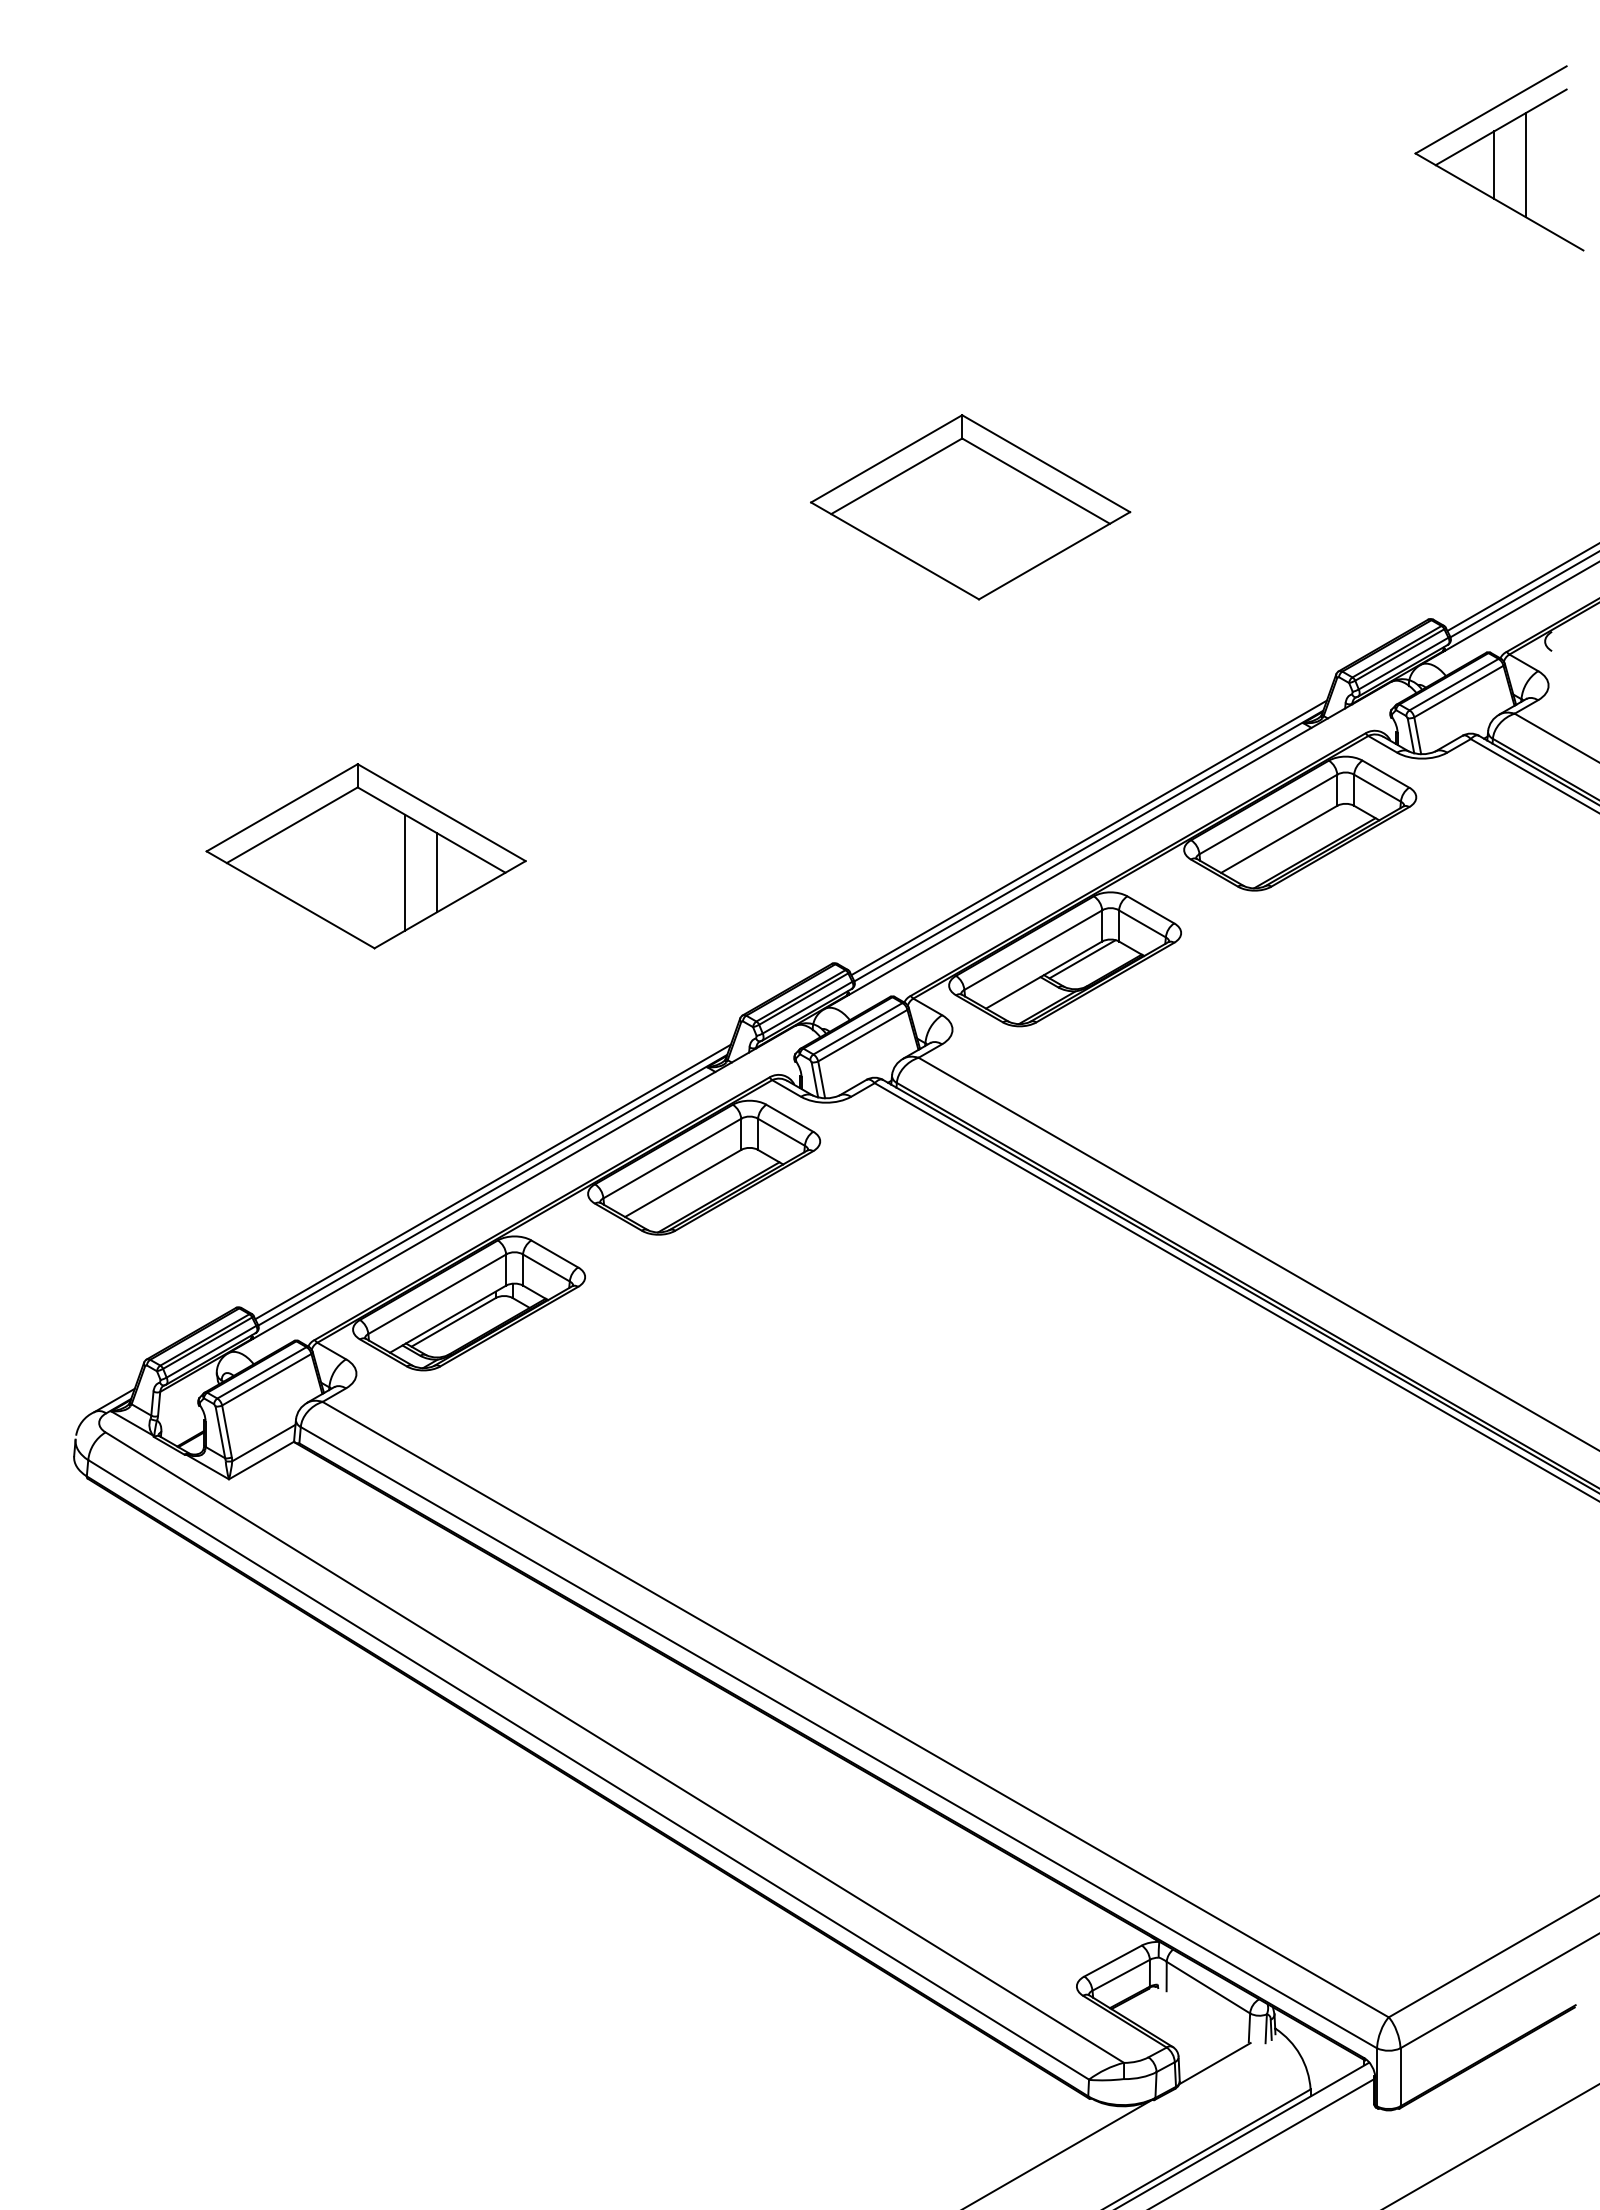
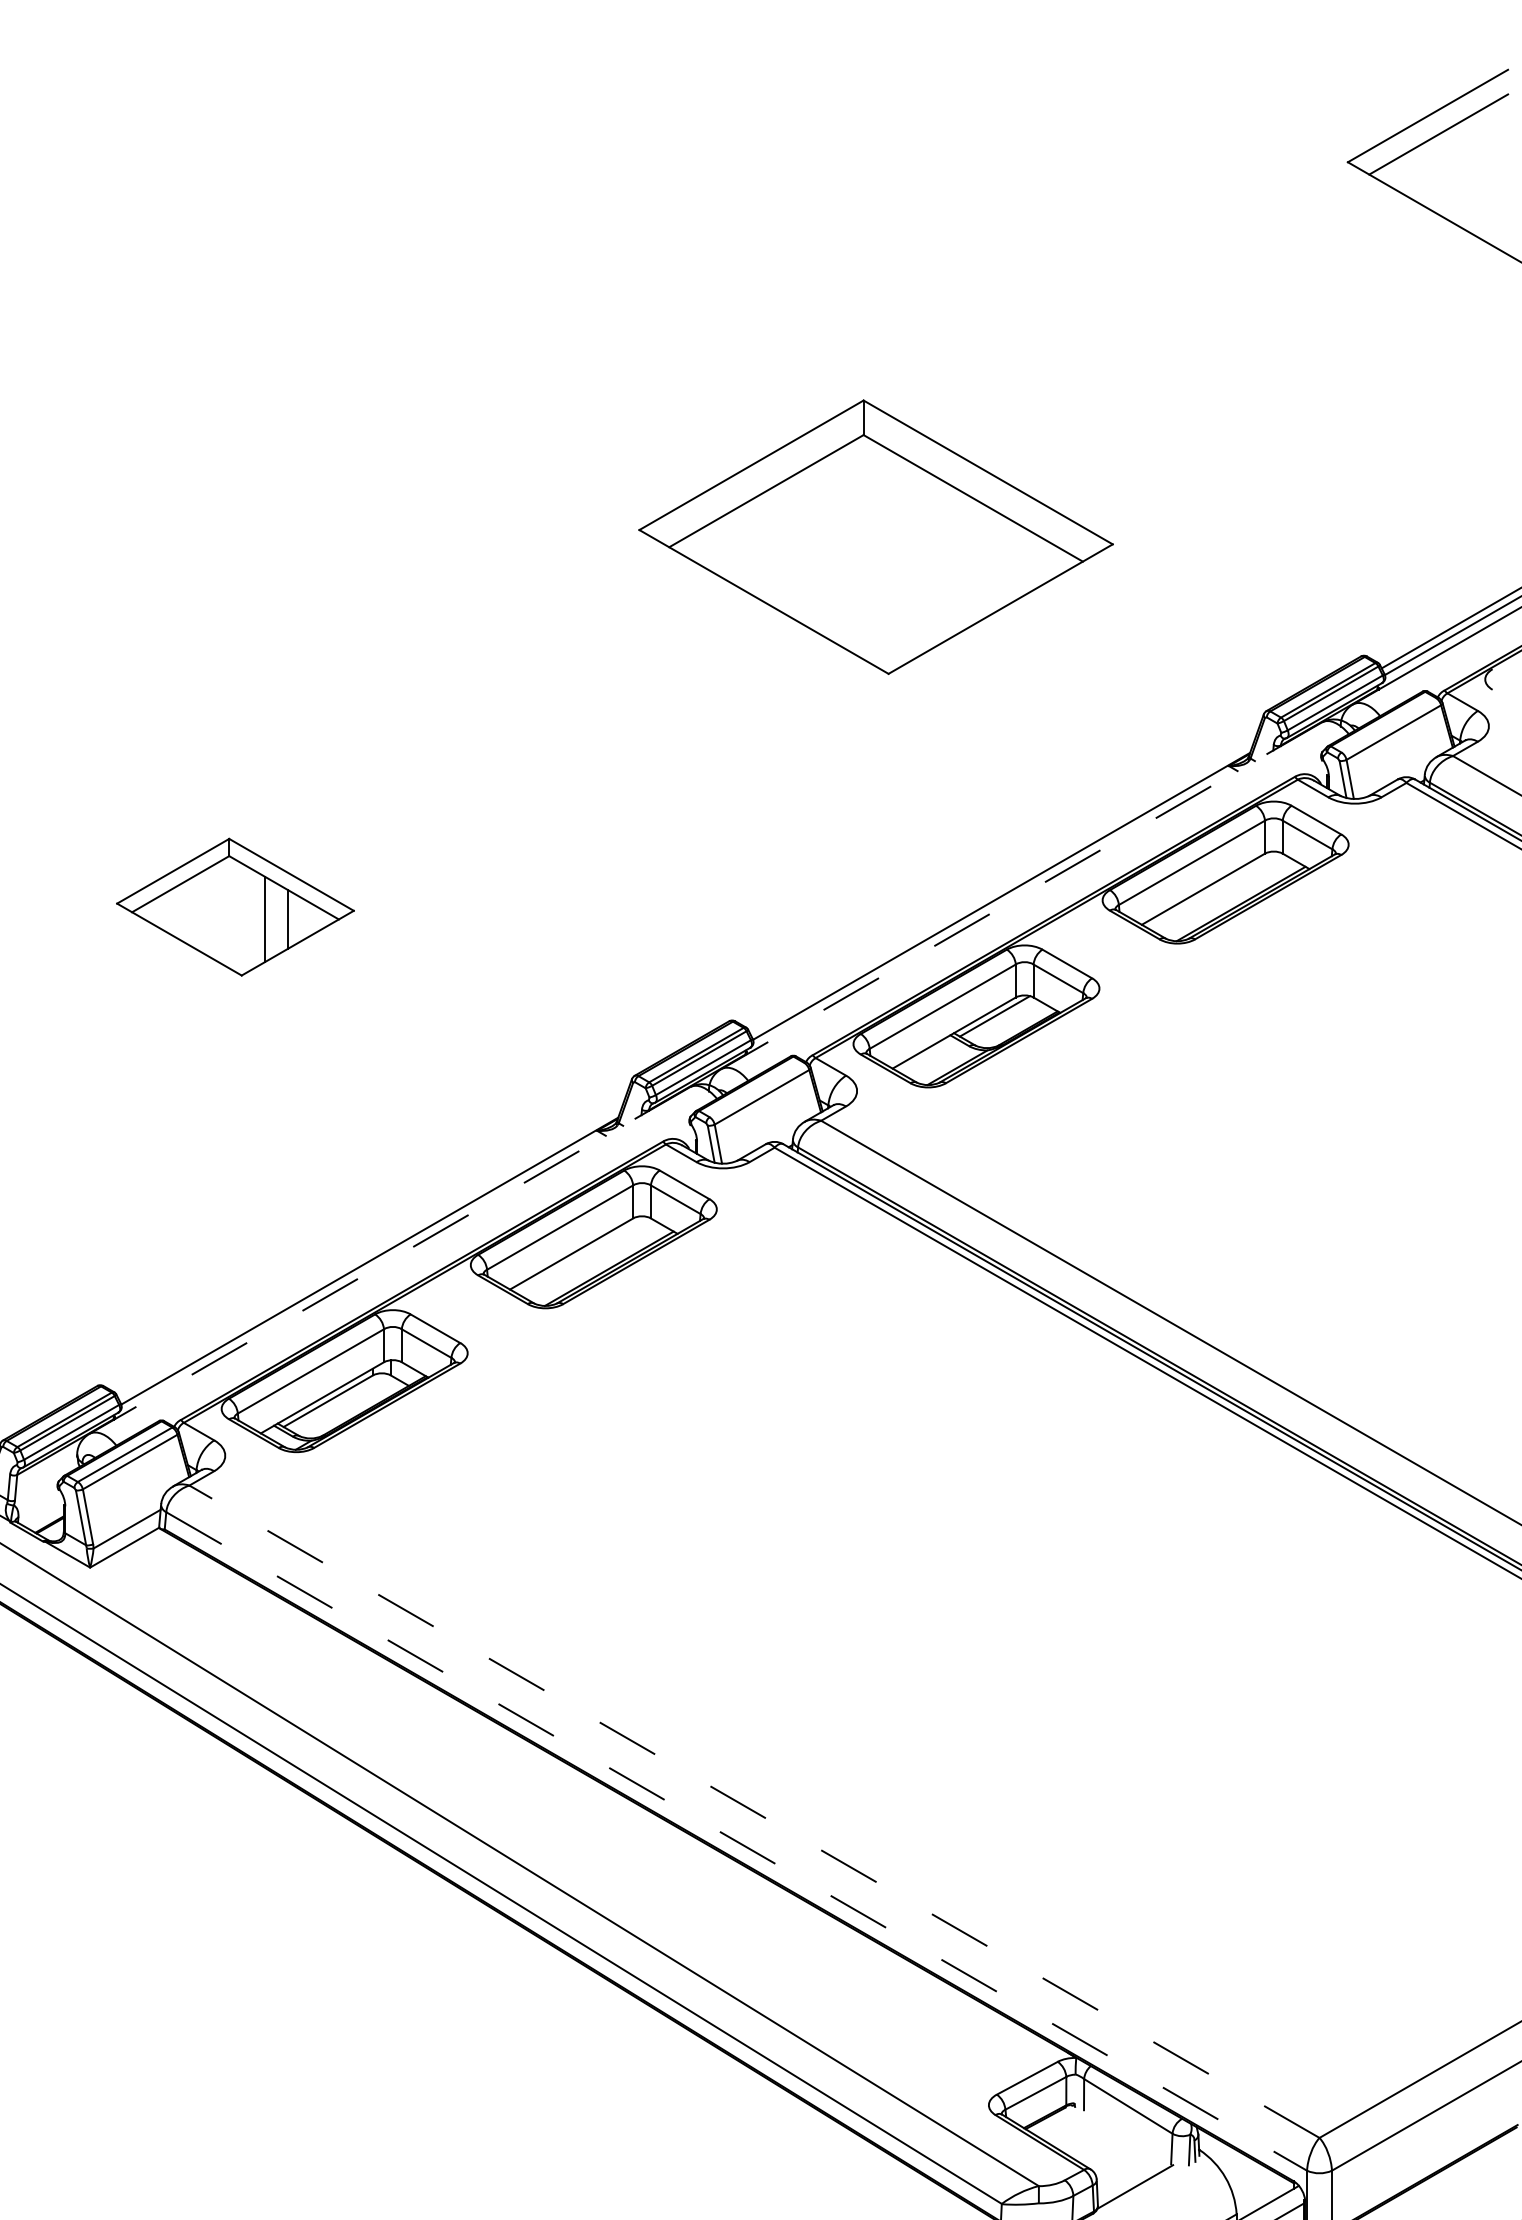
line: (1526, 164) -> (1465, 173), removed
line: (1494, 165) -> (1431, 174), removed
part: (970, 507) -> (876, 537), size x1.4
line: (1453, 684) -> (1388, 725), removed
line: (1088, 837) -> (1001, 887), removed
line: (1107, 845) -> (1021, 895), solid -> dashed
part: (365, 856) -> (234, 907), size x0.7
line: (857, 1028) -> (756, 1089), removed
line: (492, 1181) -> (369, 1251), removed
line: (511, 1189) -> (389, 1260), solid -> dashed
line: (855, 1709) -> (754, 1811), solid -> dashed
line: (839, 1737) -> (737, 1841), solid -> dashed

